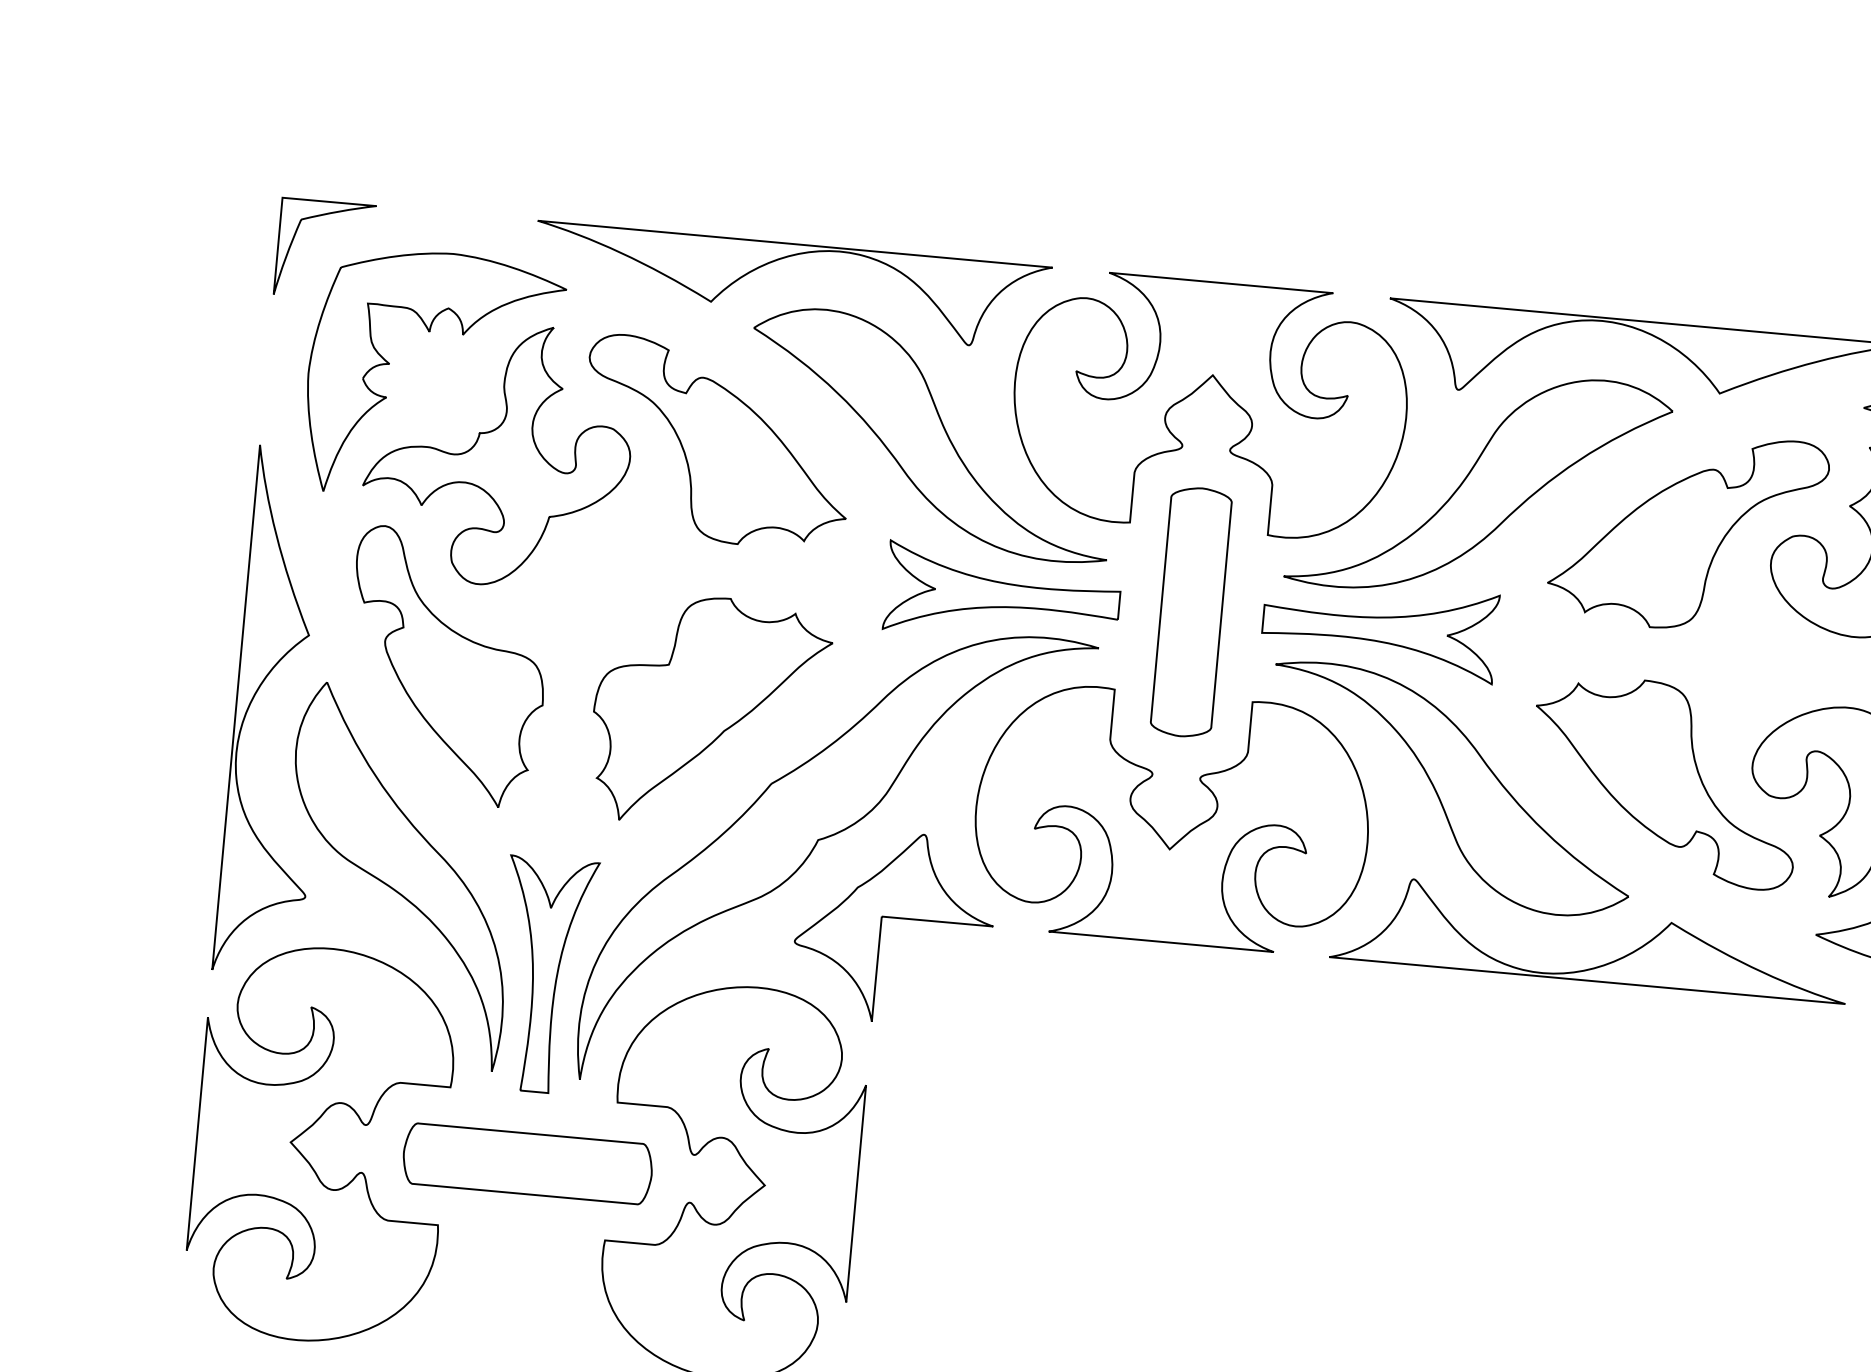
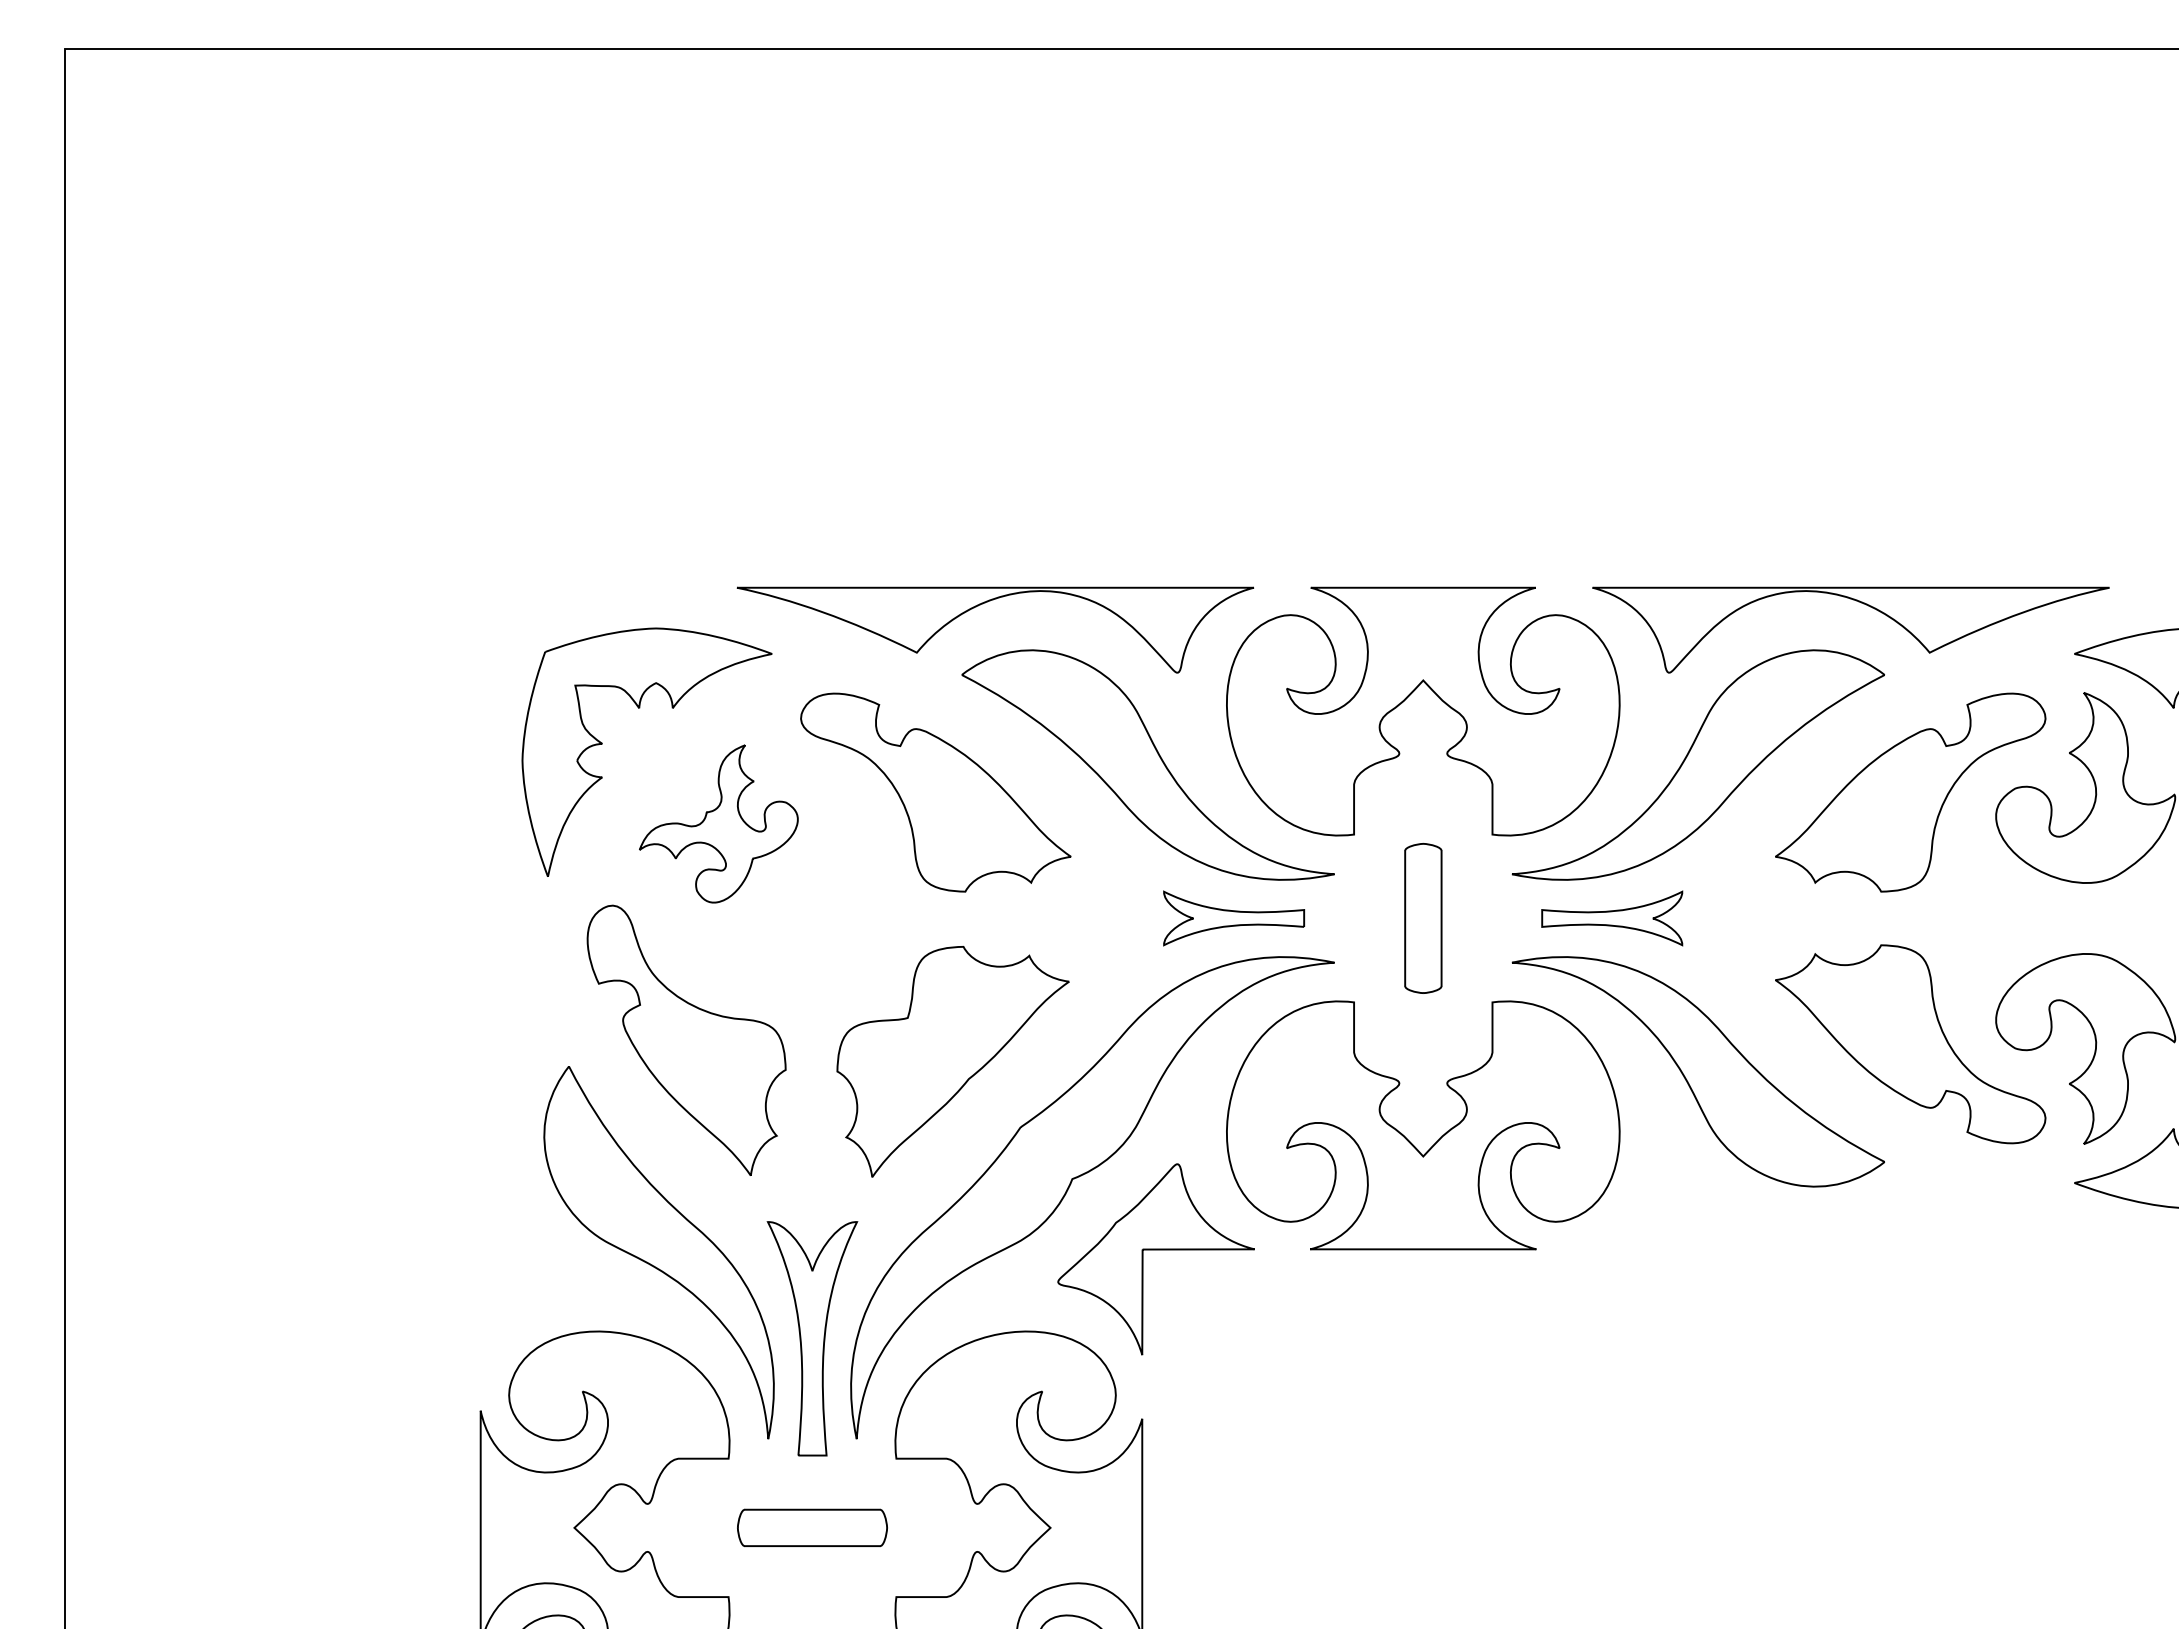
part: (294, 238) -> (496, 627), removed
part: (498, 453) -> (718, 823), size x0.6
part: (1002, 595) -> (1233, 918), size x0.6
part: (1191, 612) -> (1423, 918), size x0.6
part: (1378, 629) -> (1611, 918), size x0.6
part: (254, 696) -> (498, 1087), removed
part: (1601, 964) -> (1863, 1232), removed
part: (527, 1163) -> (812, 1527), size x0.6

